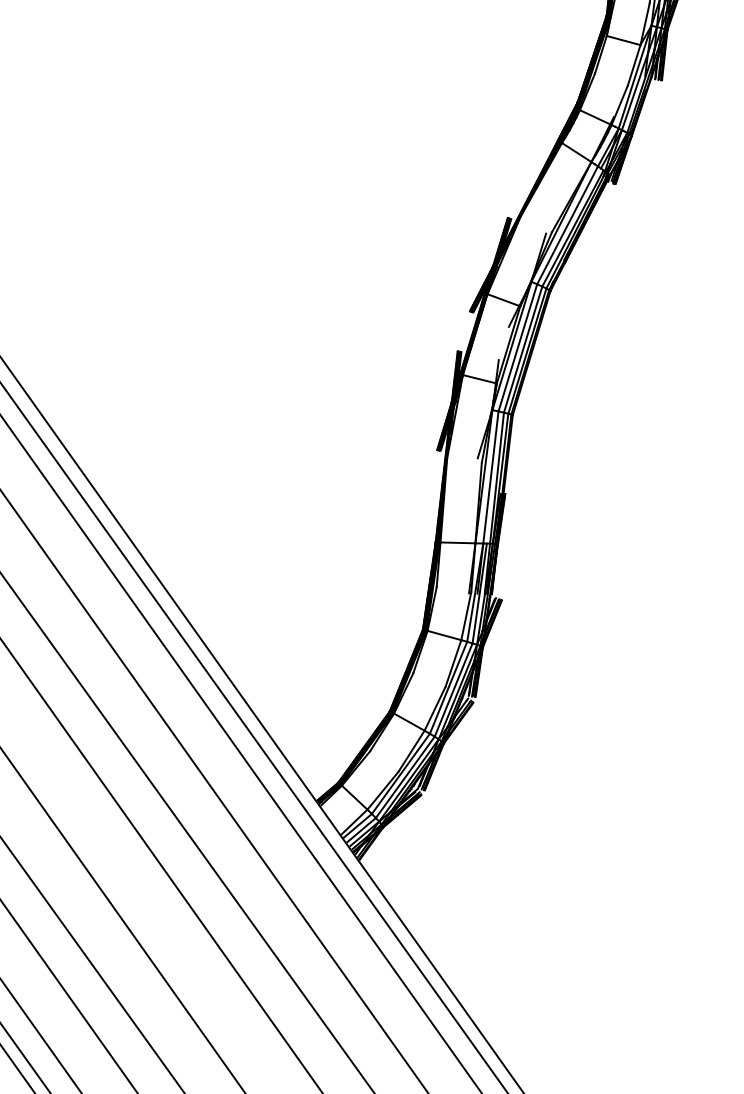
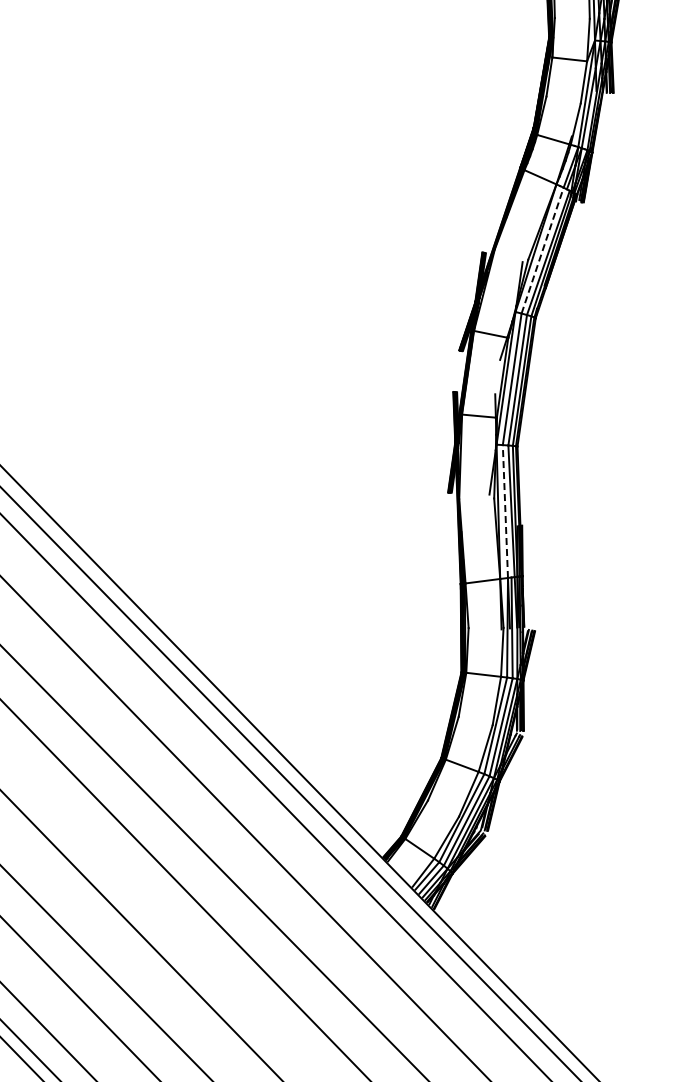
line: (567, 224) -> (542, 249), solid -> dashed
line: (490, 477) -> (505, 511), solid -> dashed

